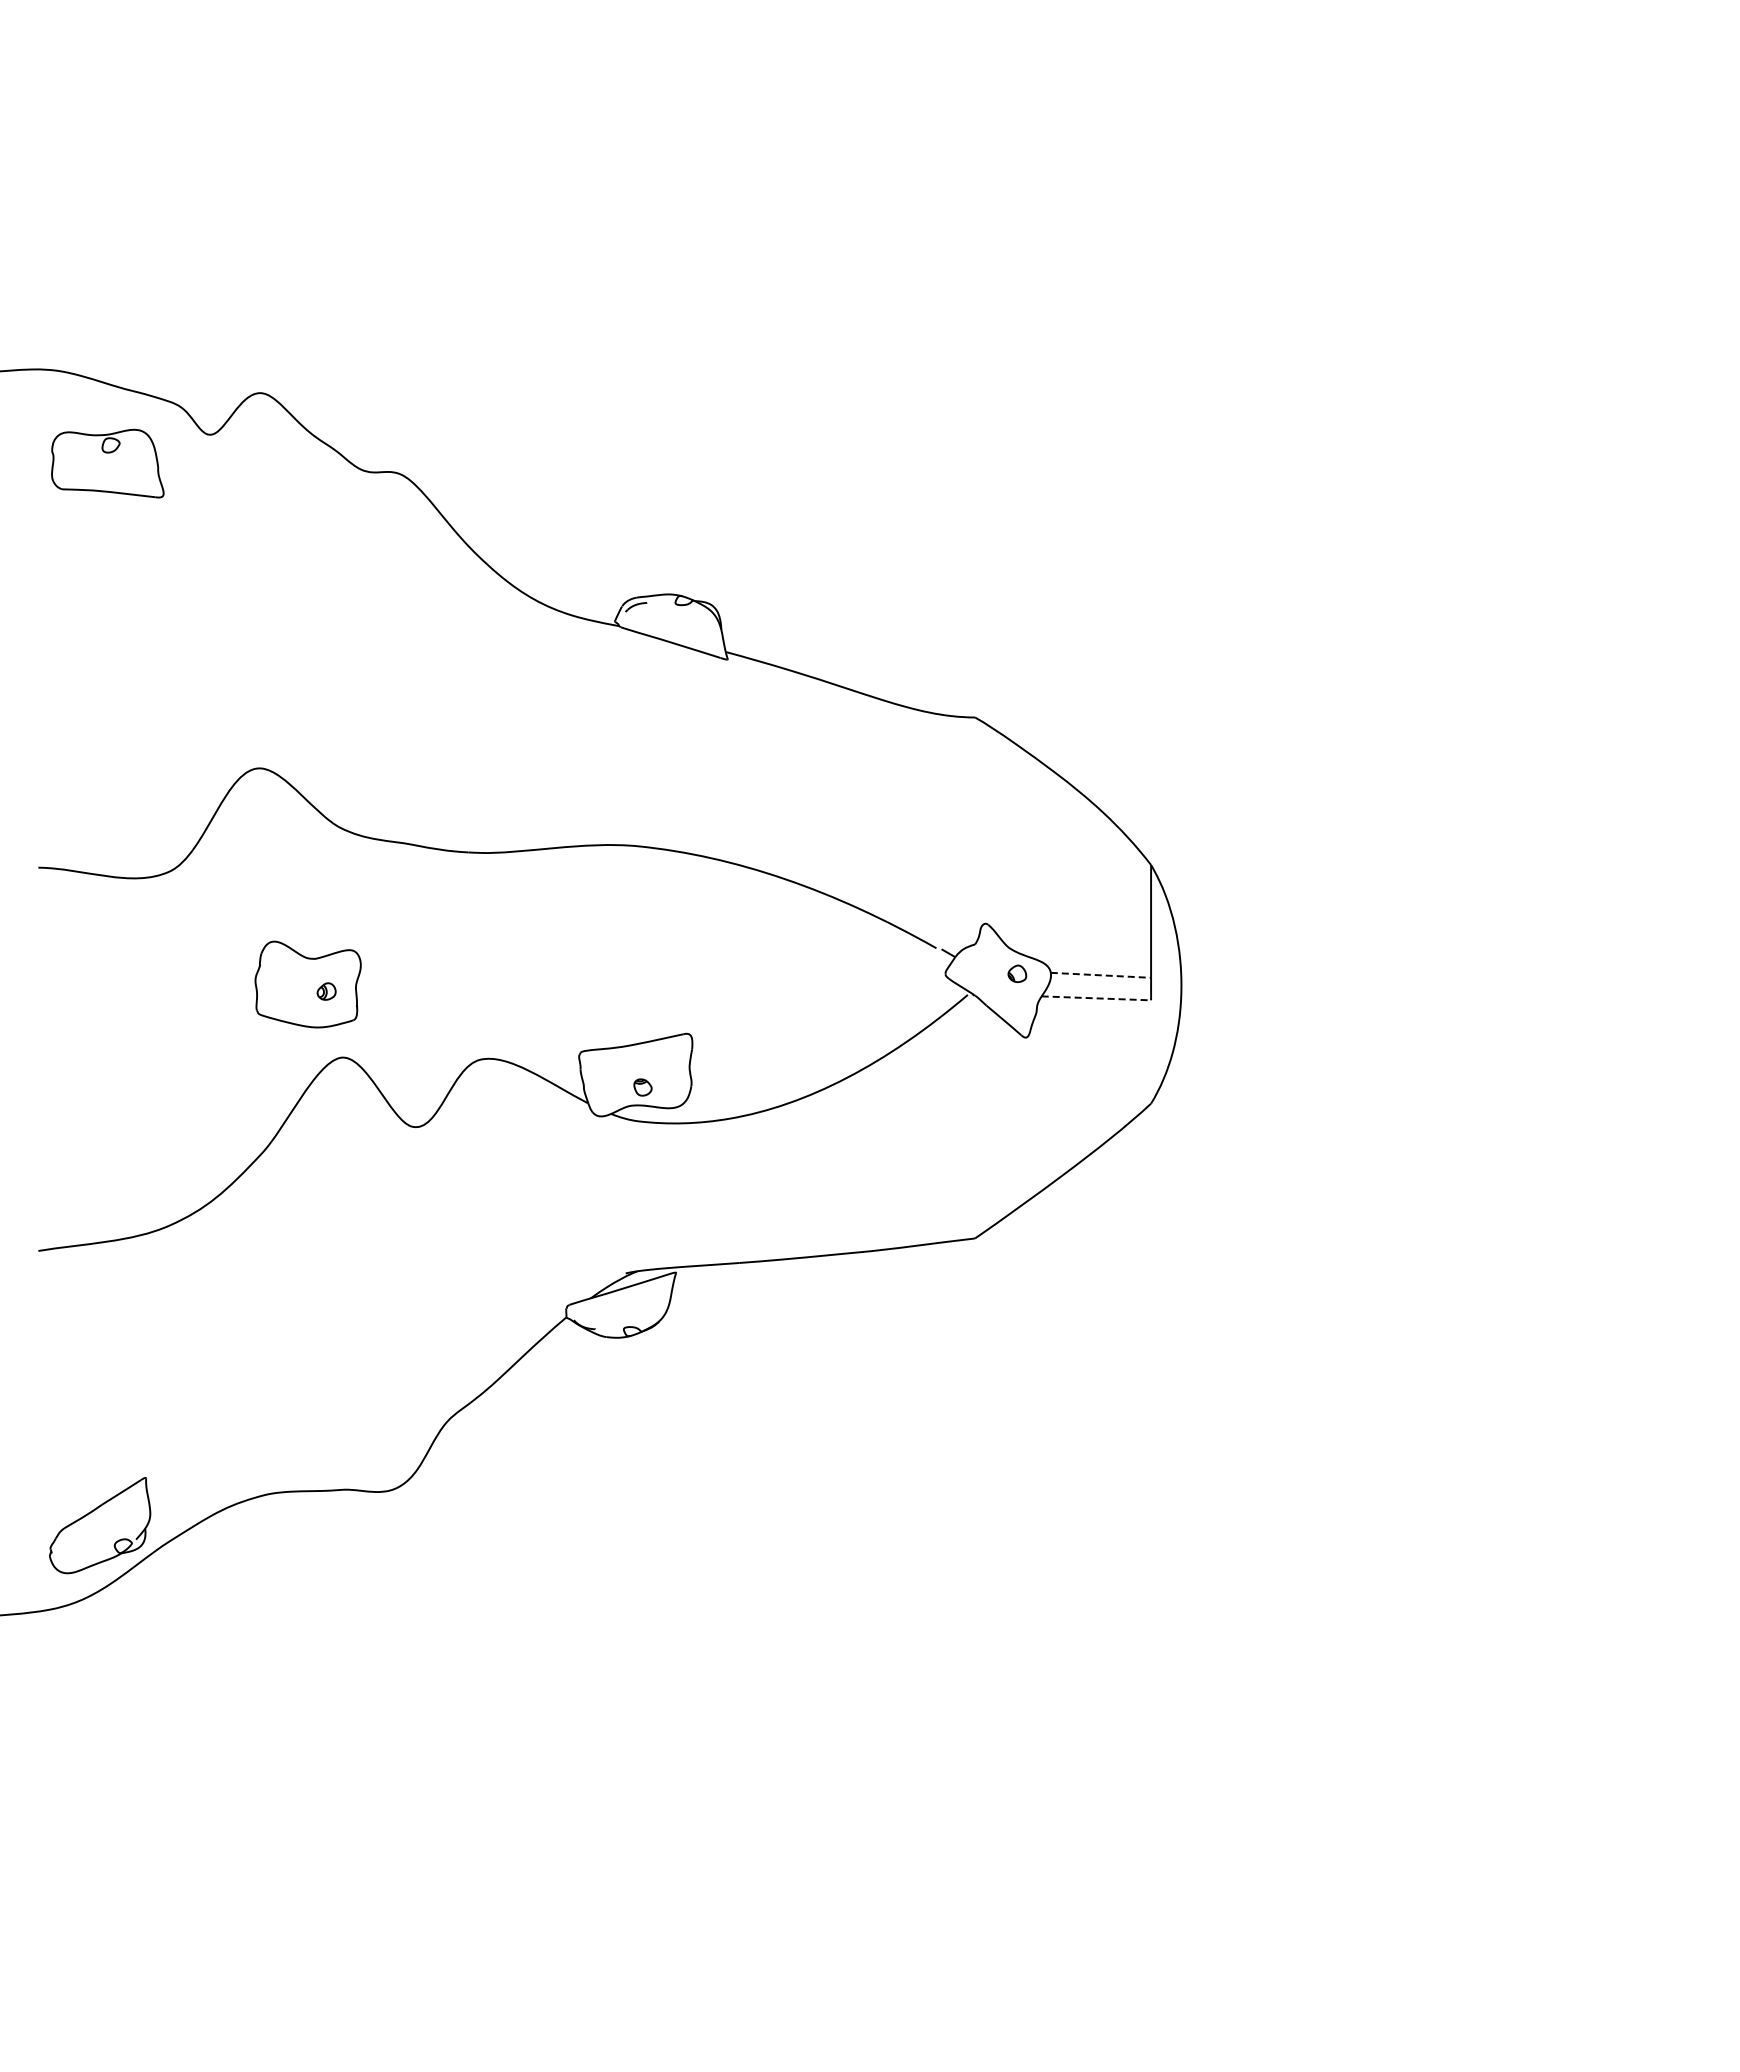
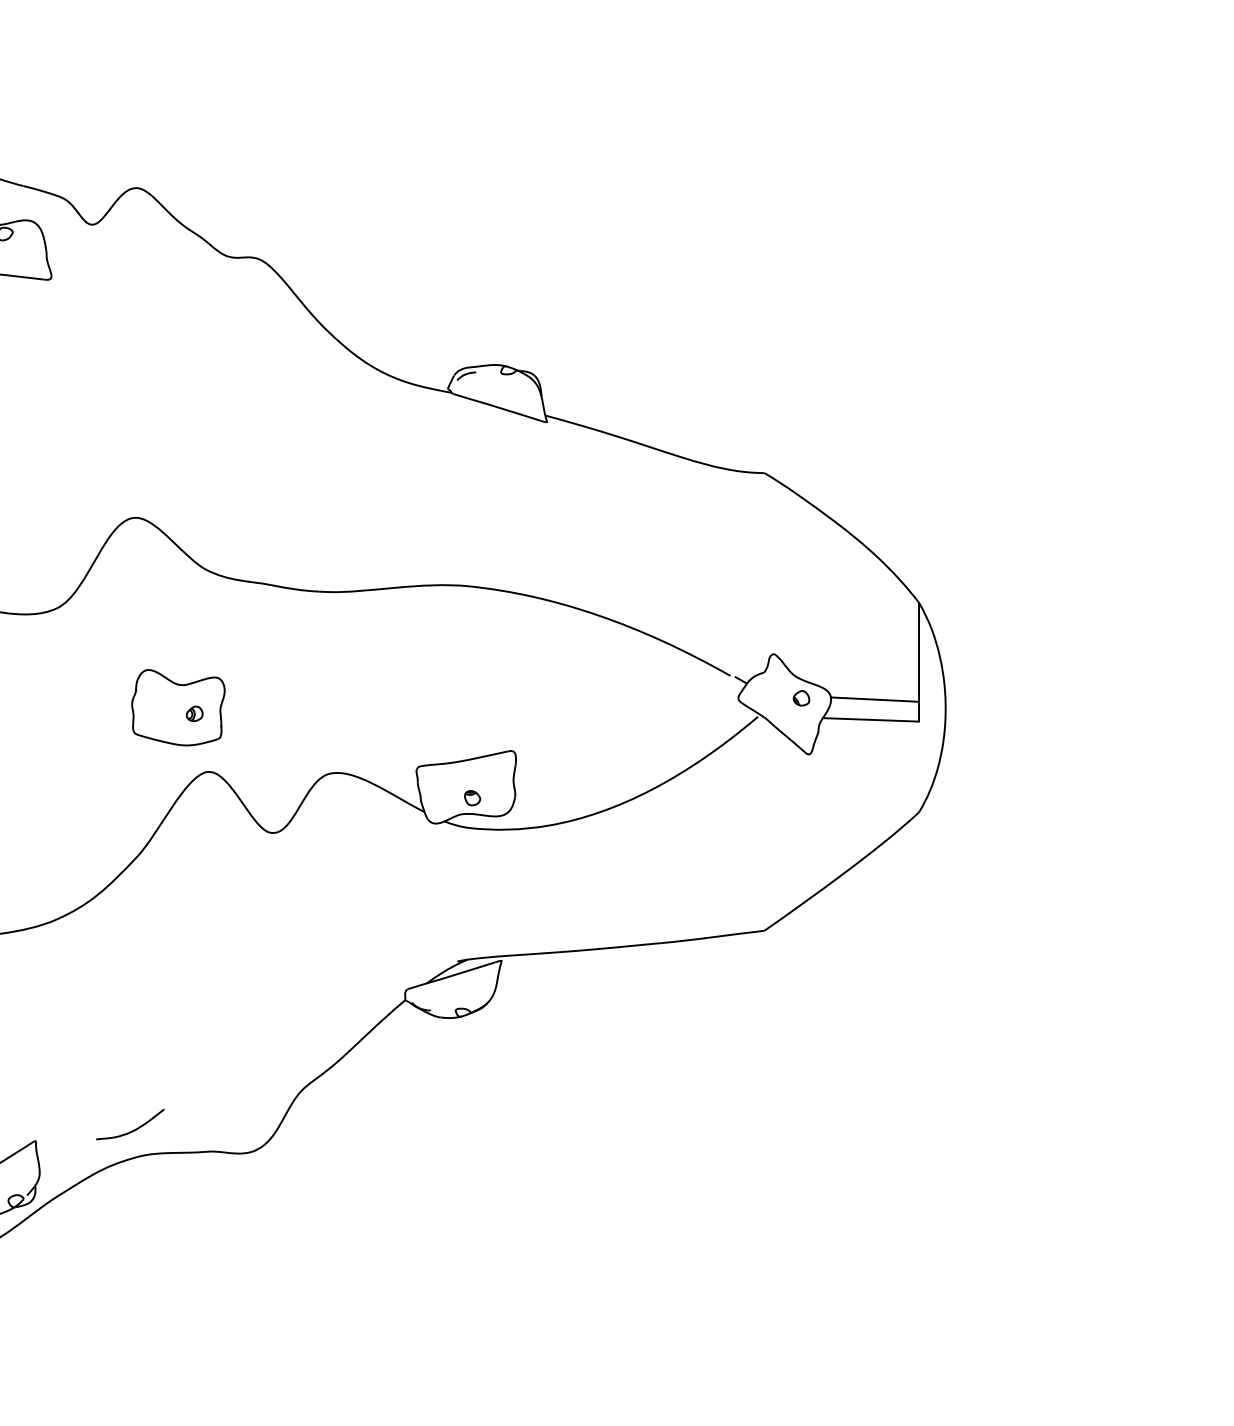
line: (1101, 975) -> (875, 699), dashed -> solid
line: (1096, 998) -> (871, 719), dashed -> solid
part: (257, 1464) -> (133, 1129), added

